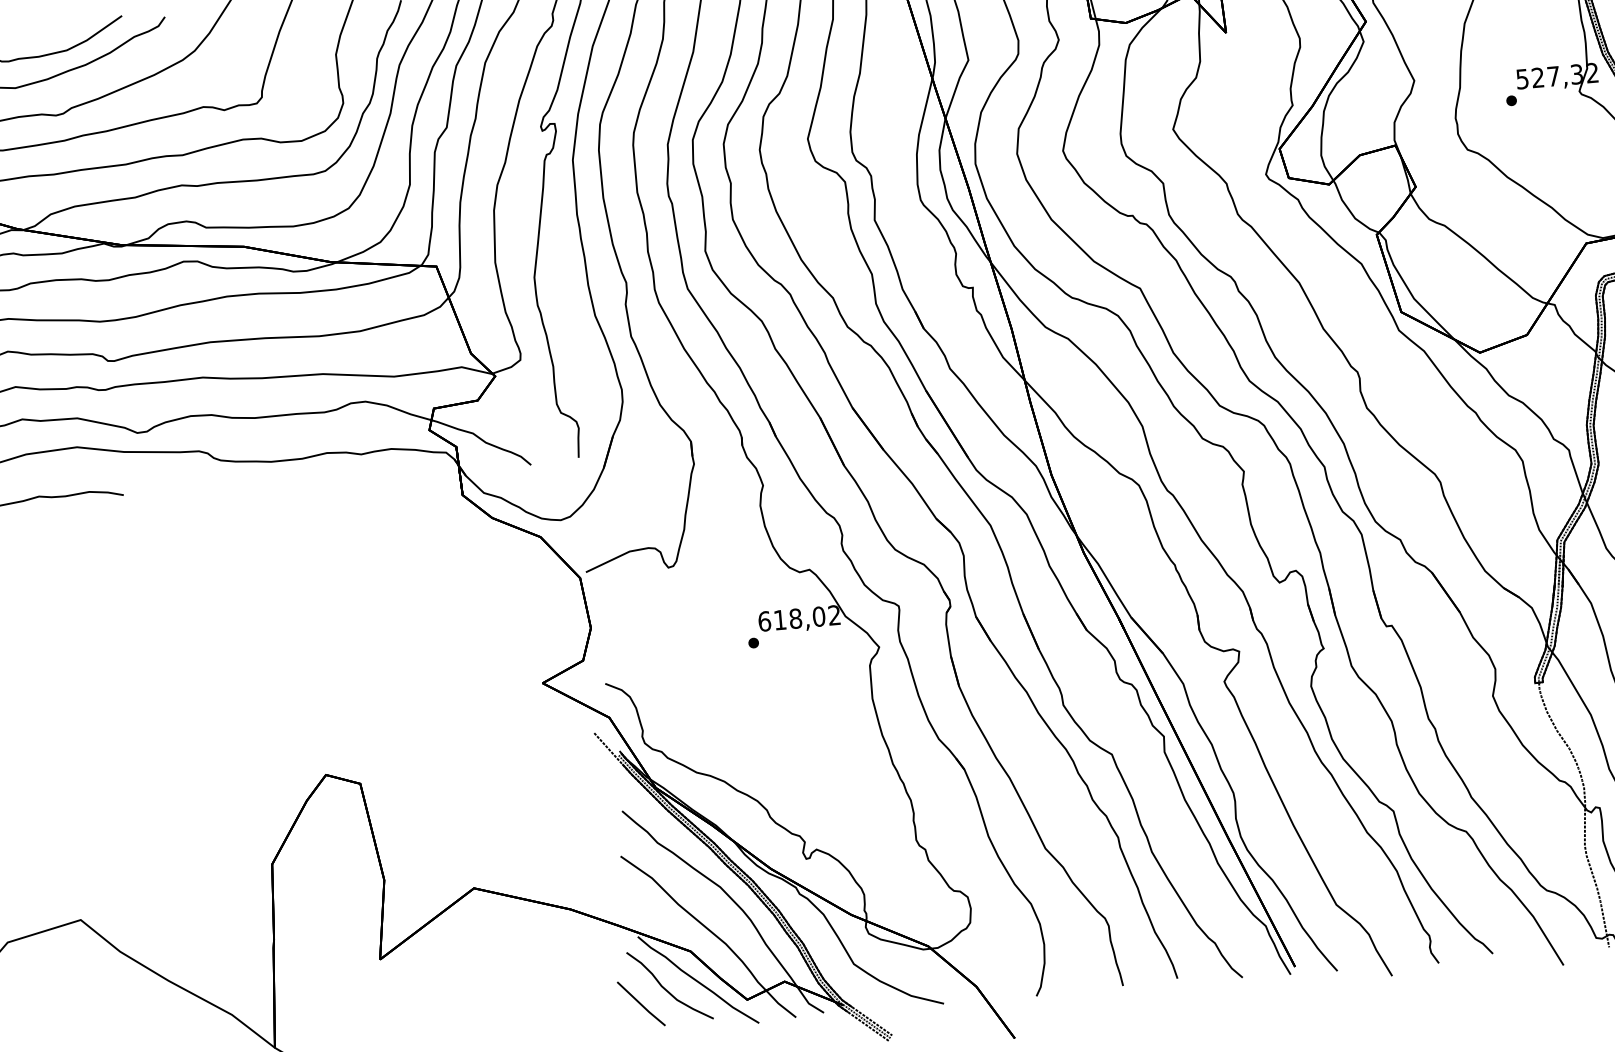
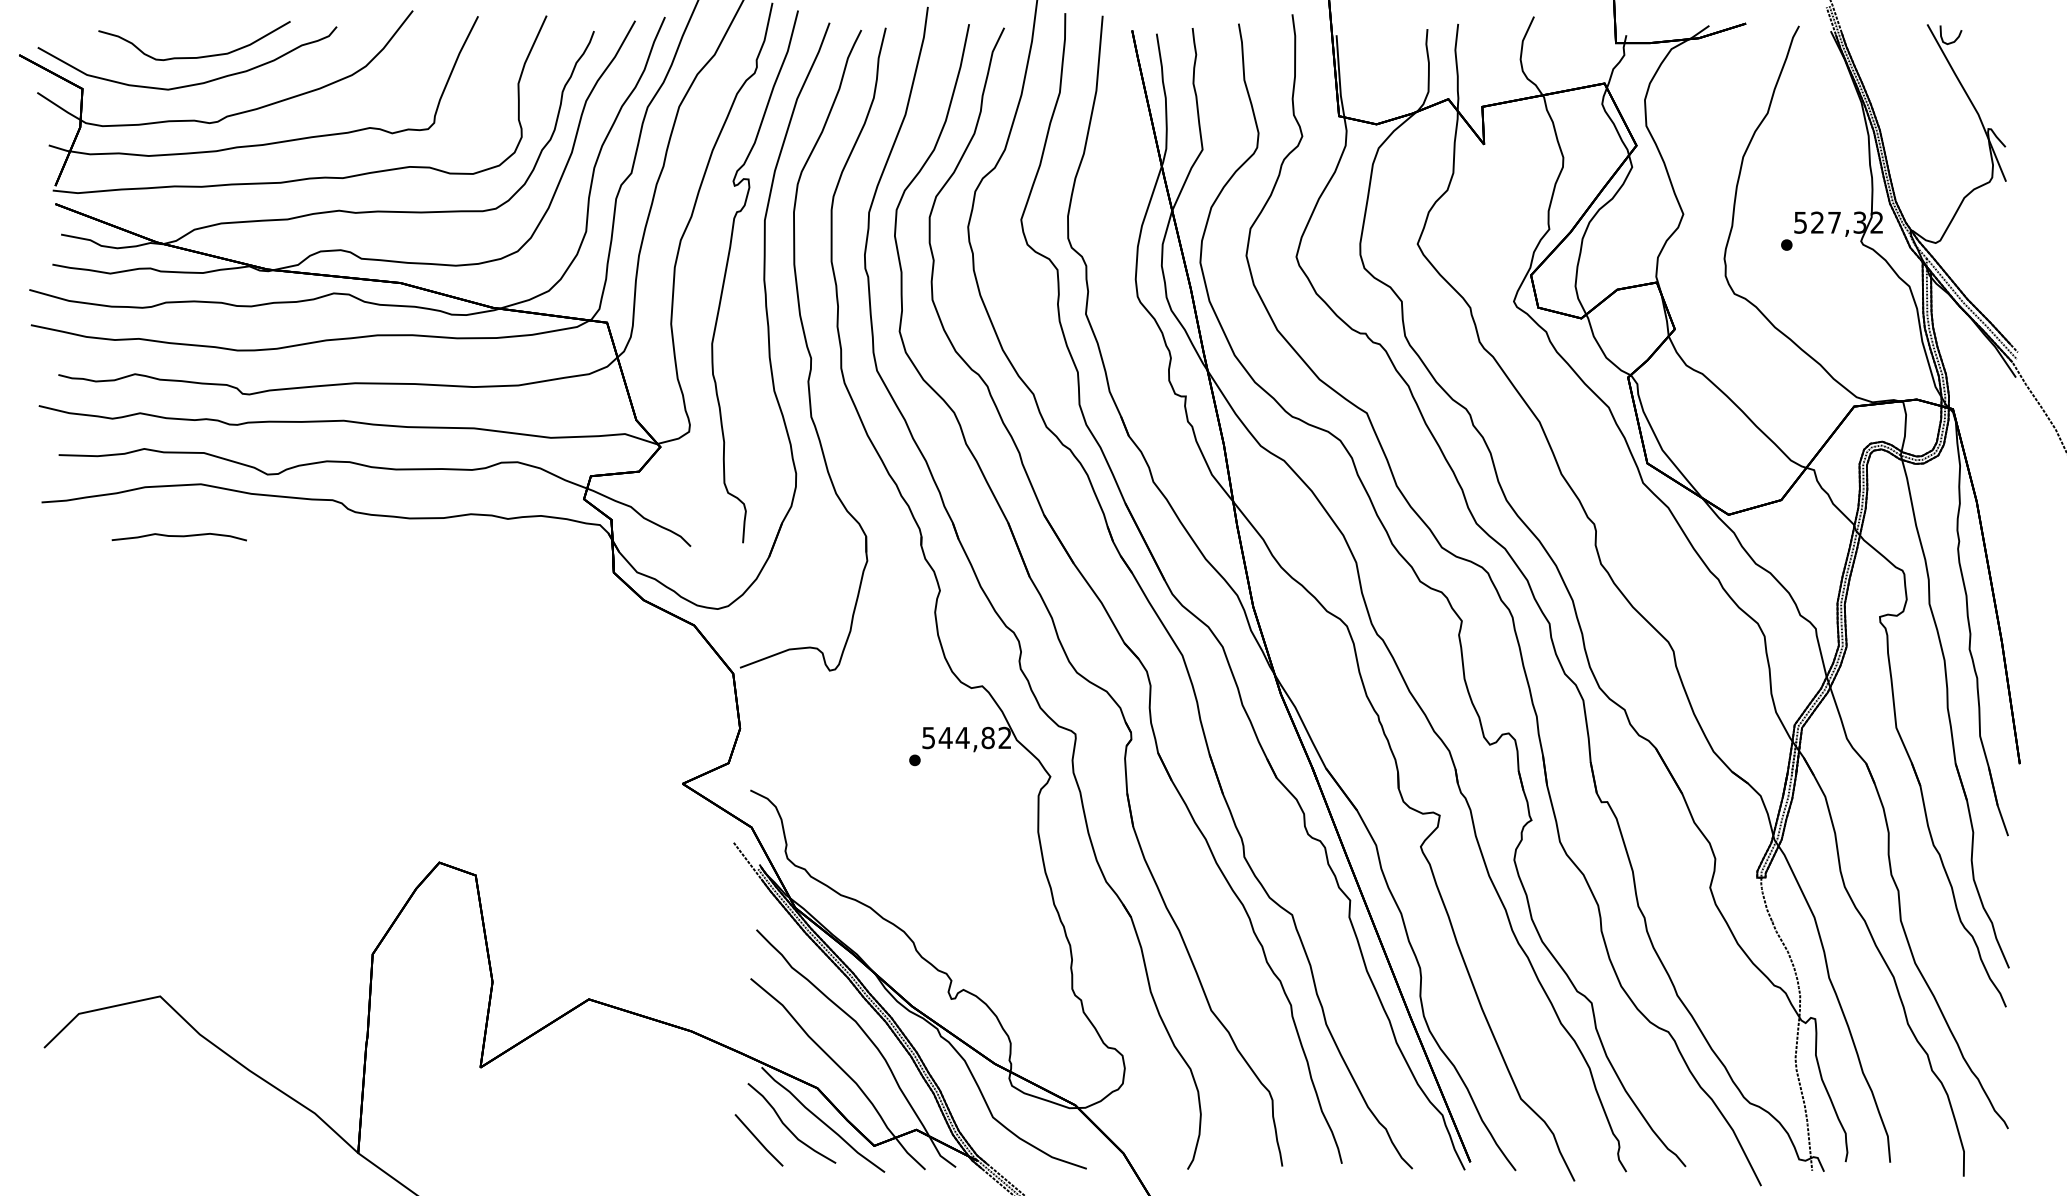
text: (791, 618) -> (958, 737), 618,02 -> 544,82

